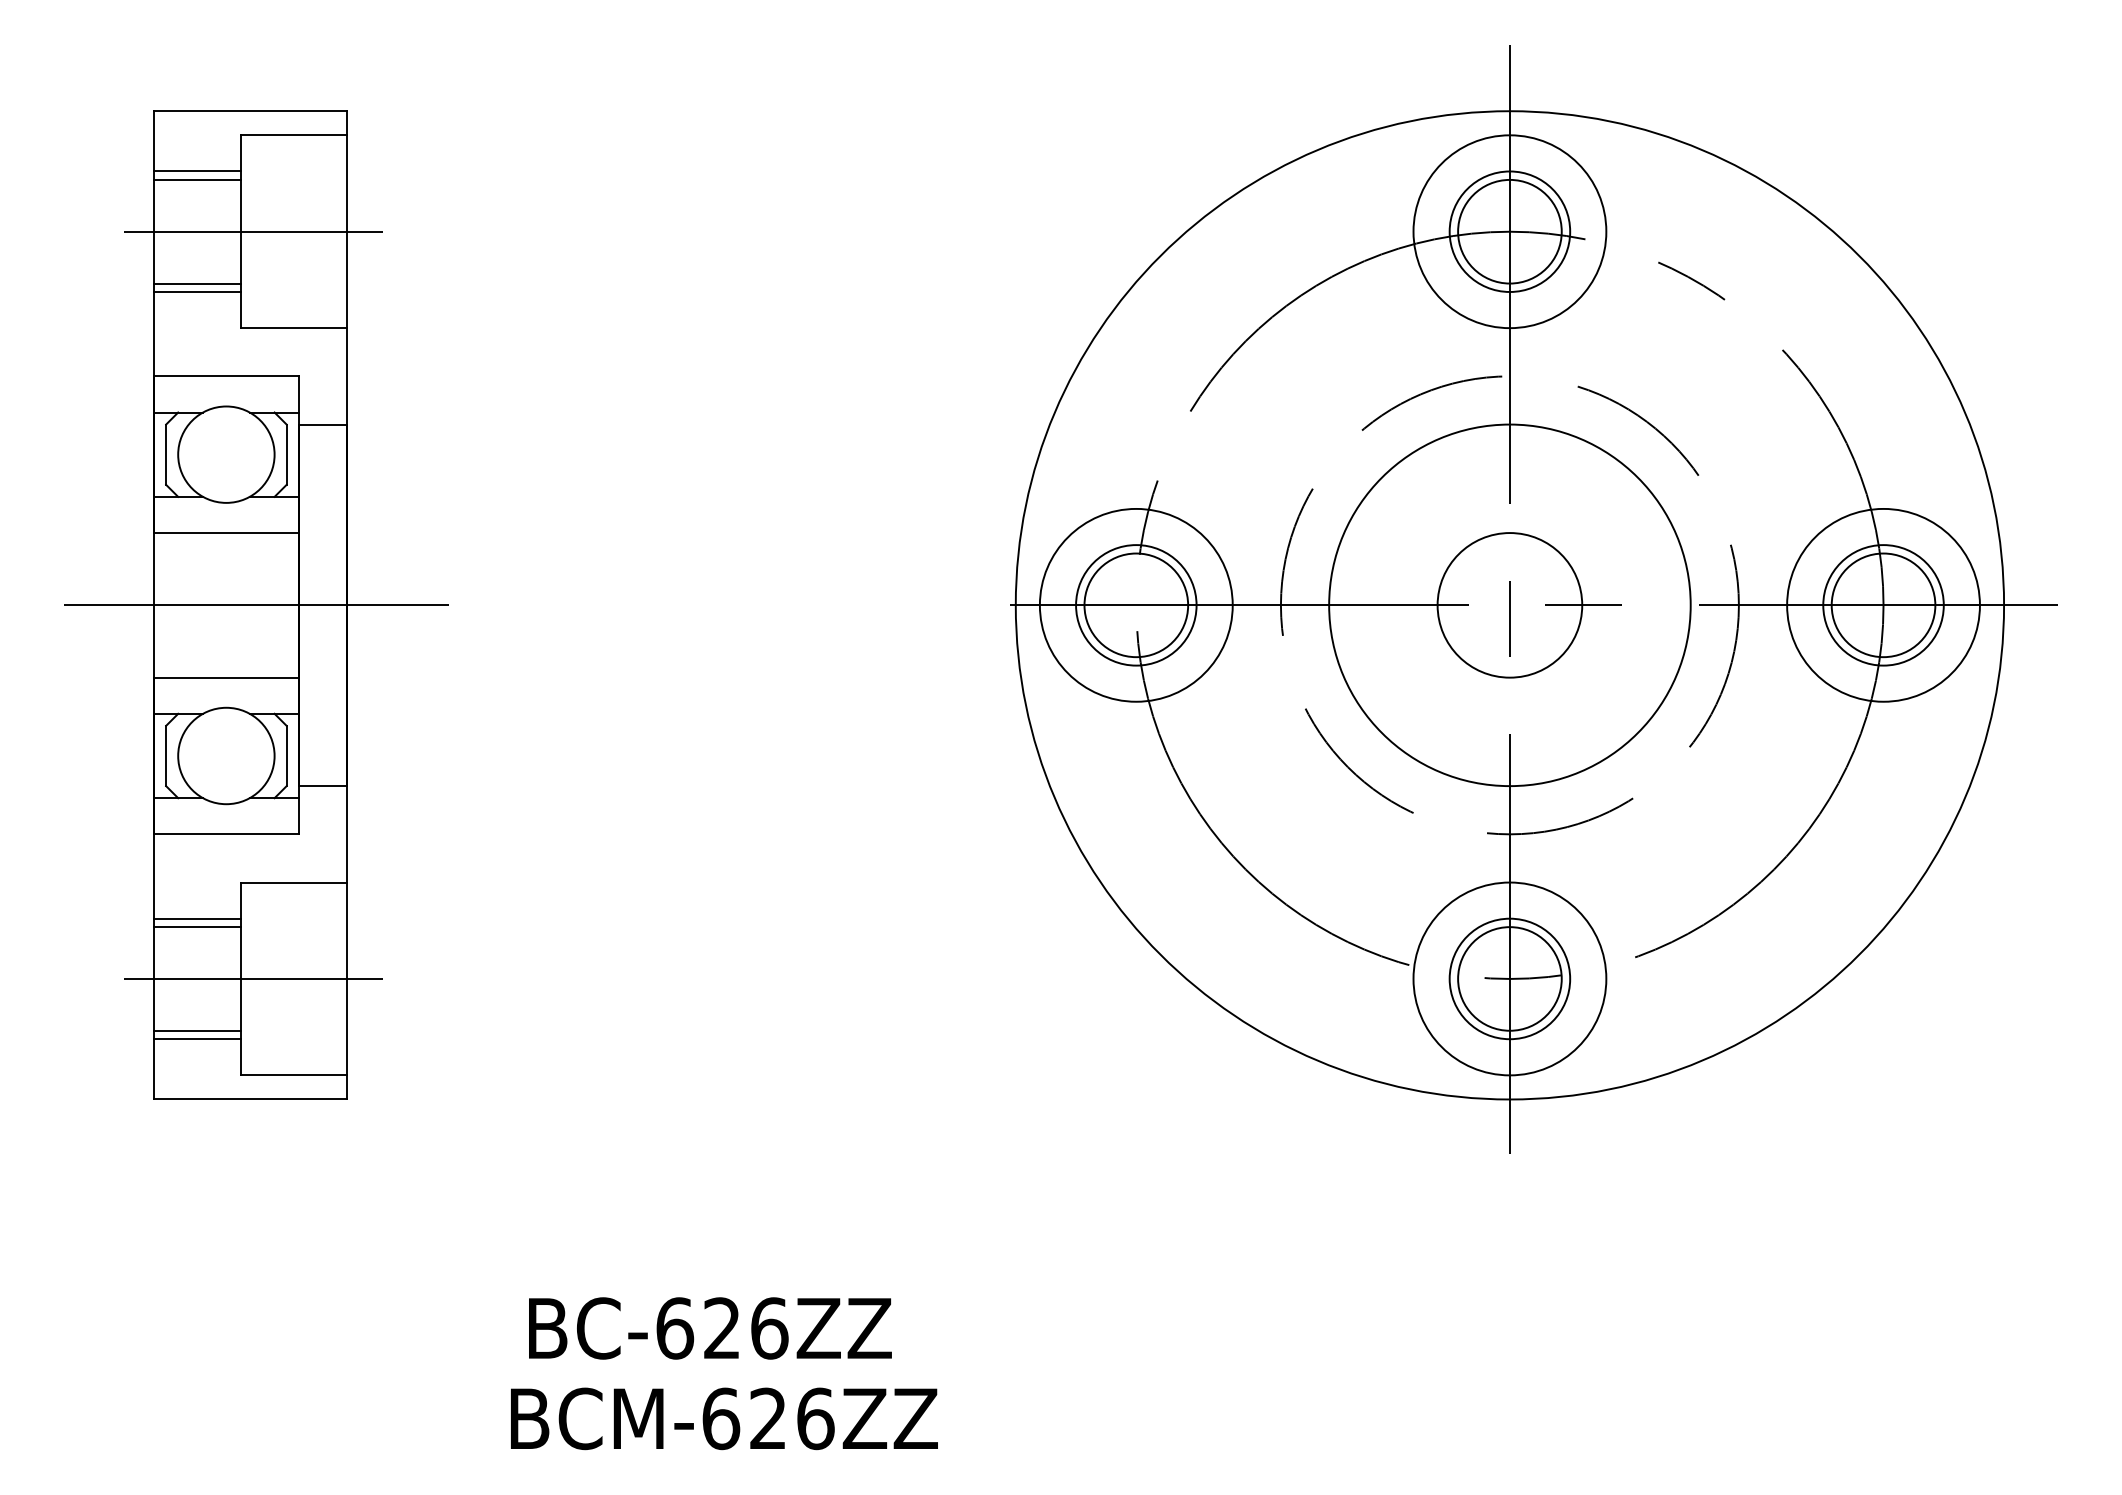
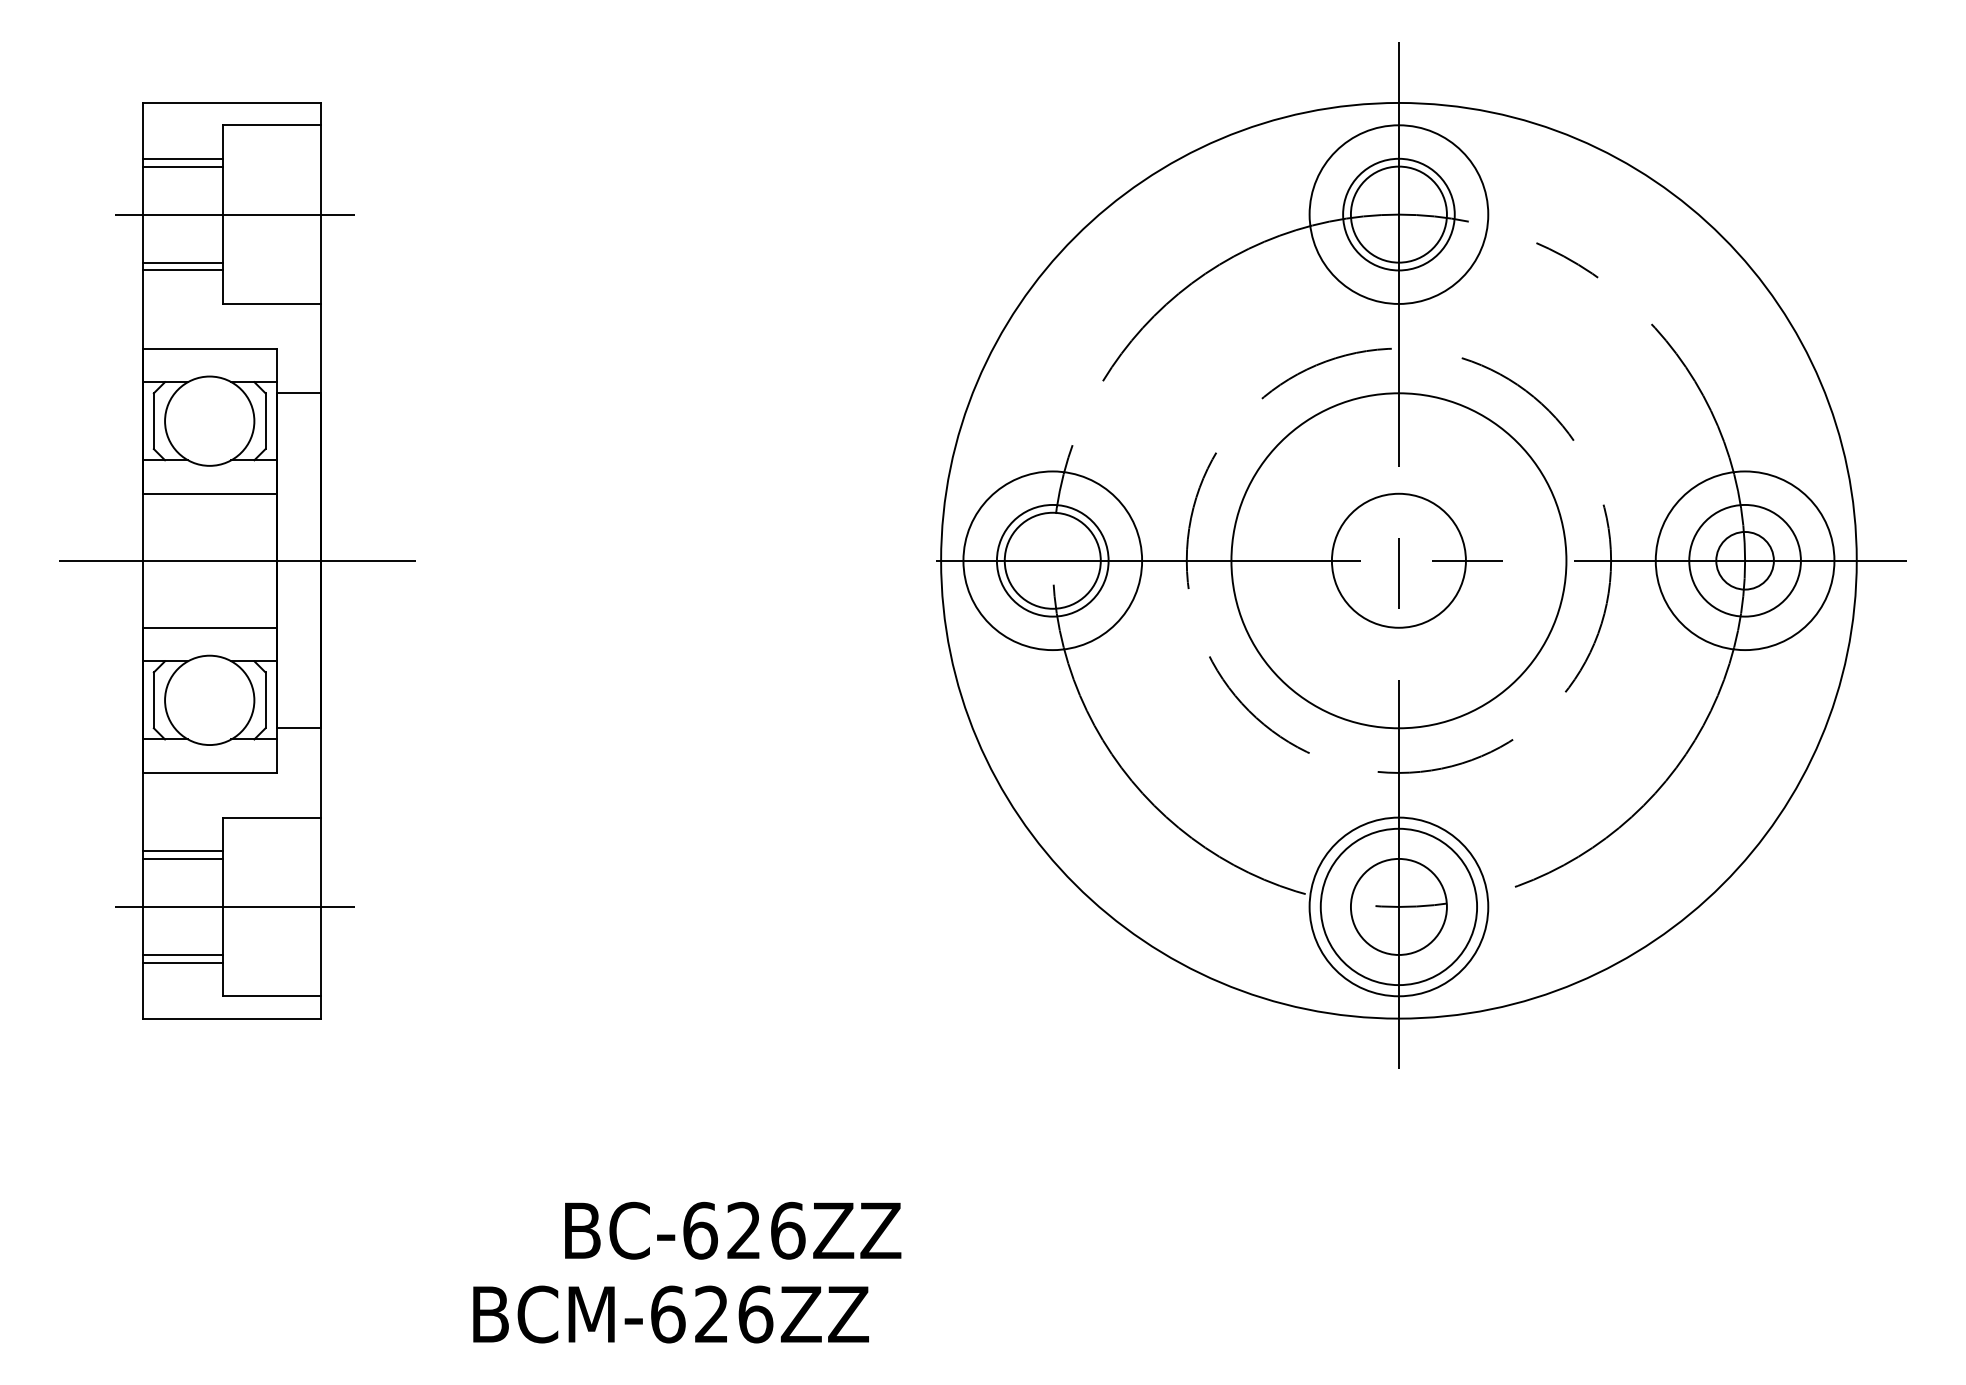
circle: (1883, 605) -> (1745, 560), size x0.6
circle: (1509, 978) -> (1398, 906), size x1.4
text: (710, 1328) -> (733, 1230), moved

